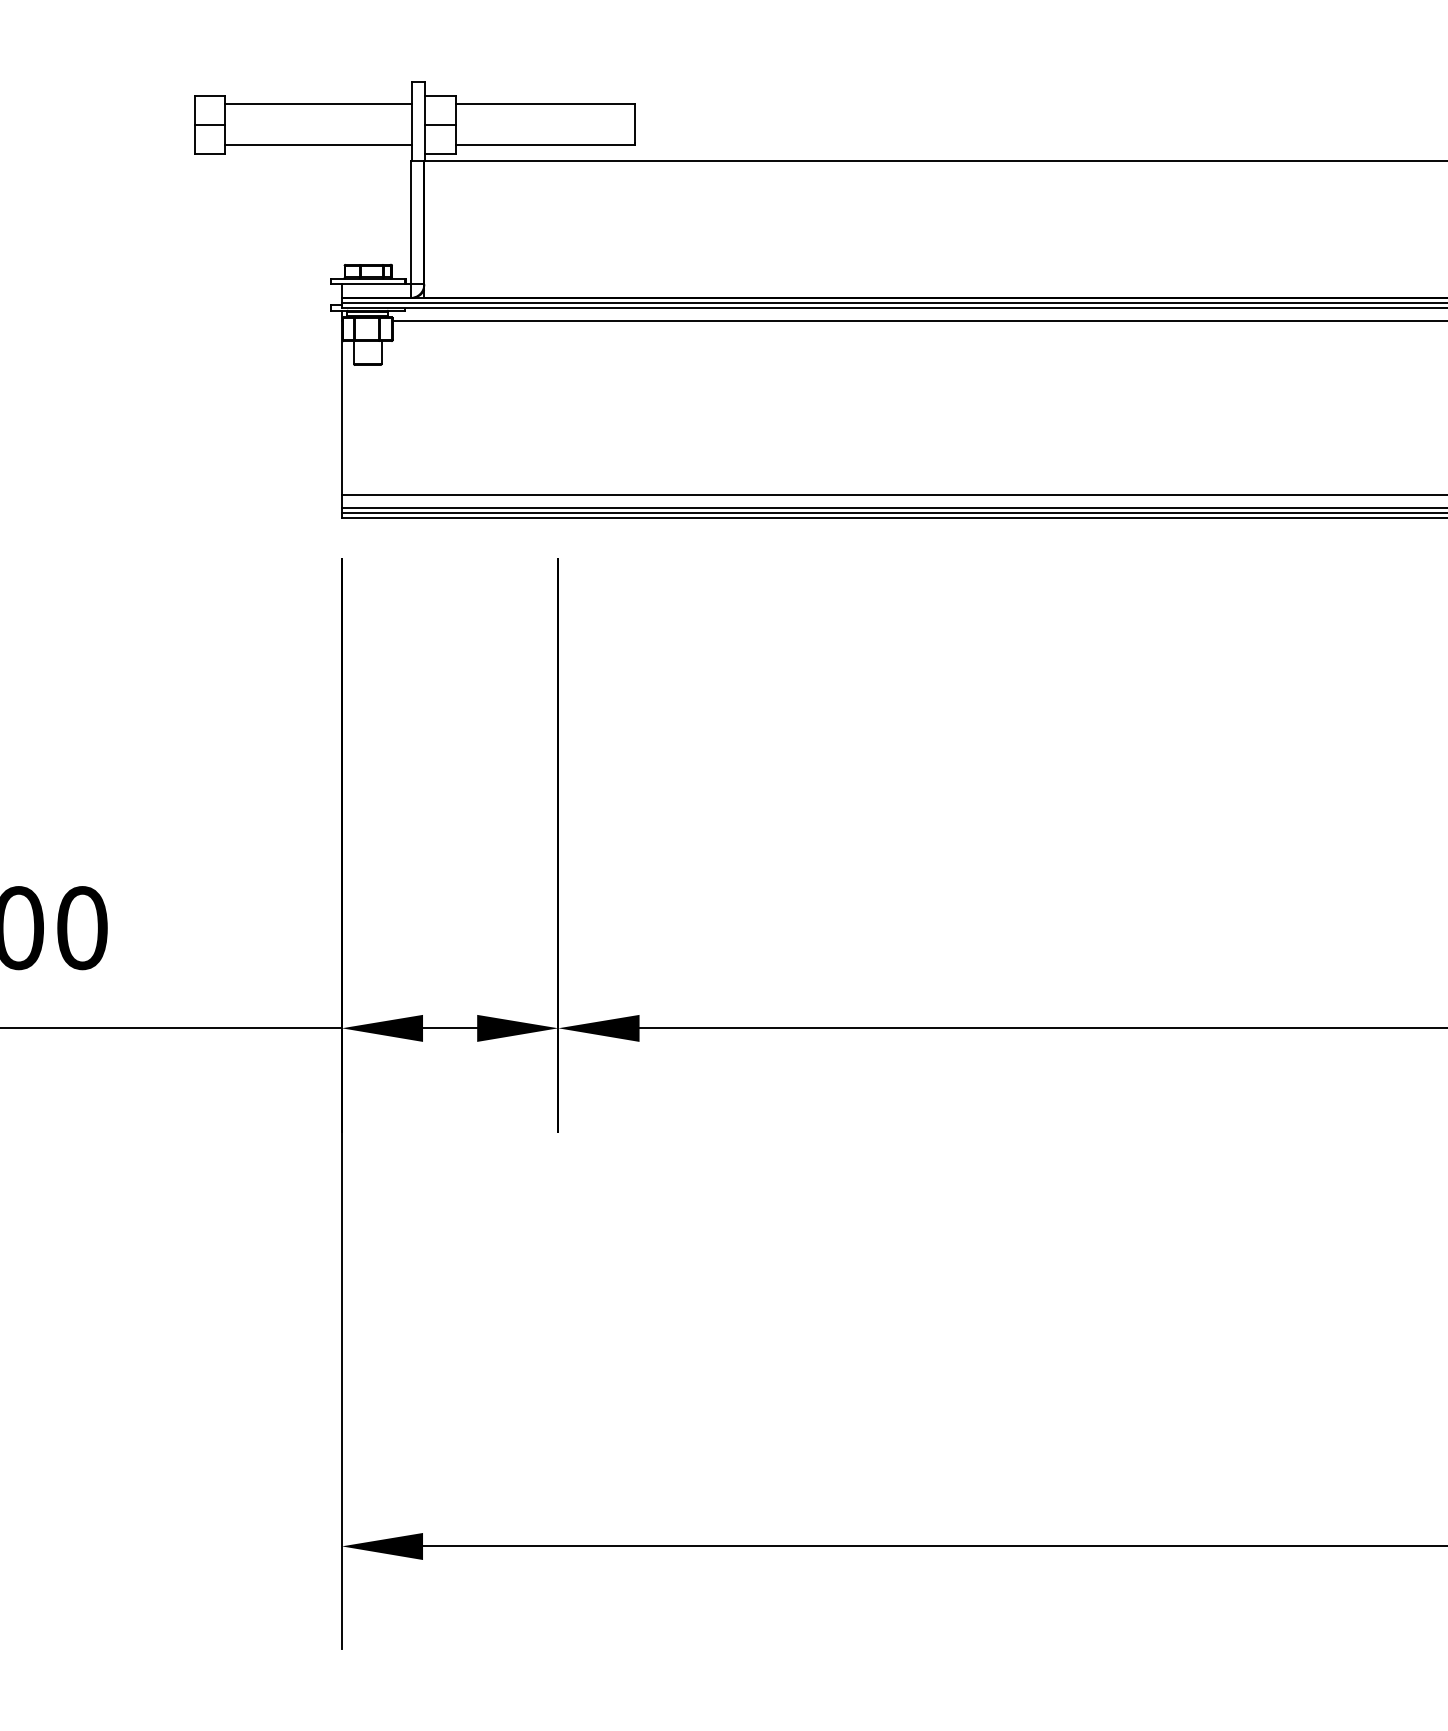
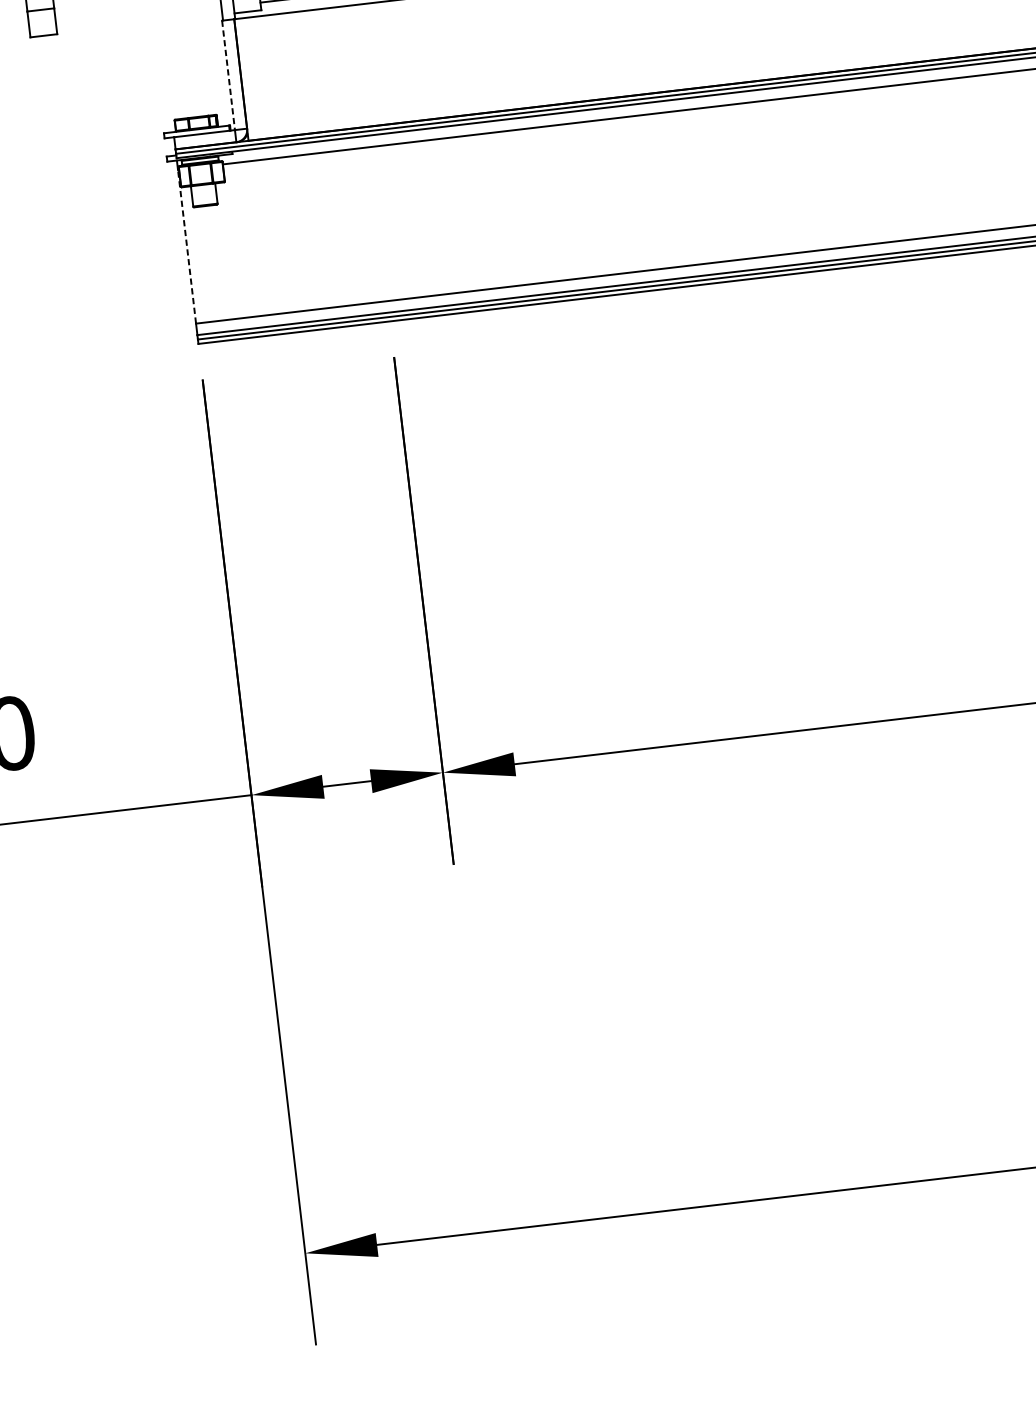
line: (317, 145) -> (138, 17), removed
line: (410, 222) -> (228, 75), solid -> dashed
line: (341, 407) -> (186, 246), solid -> dashed

